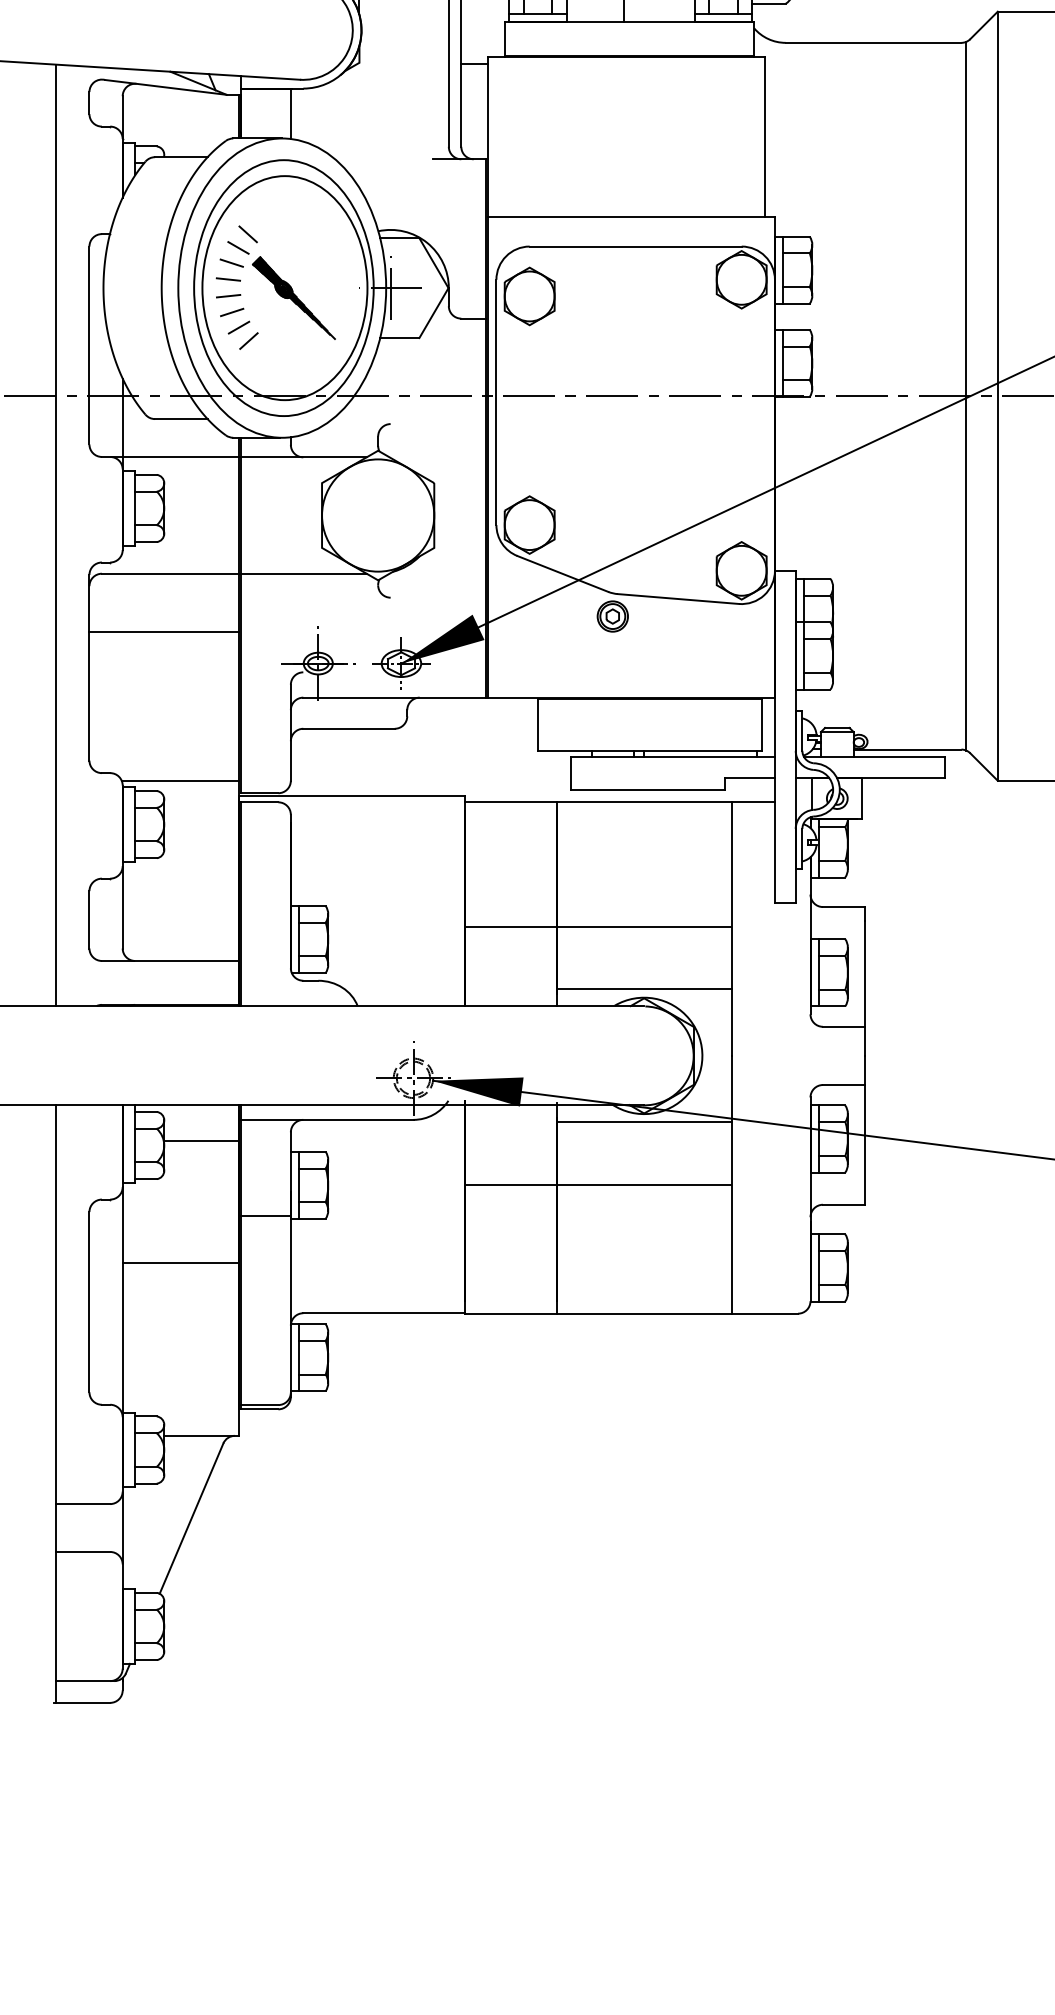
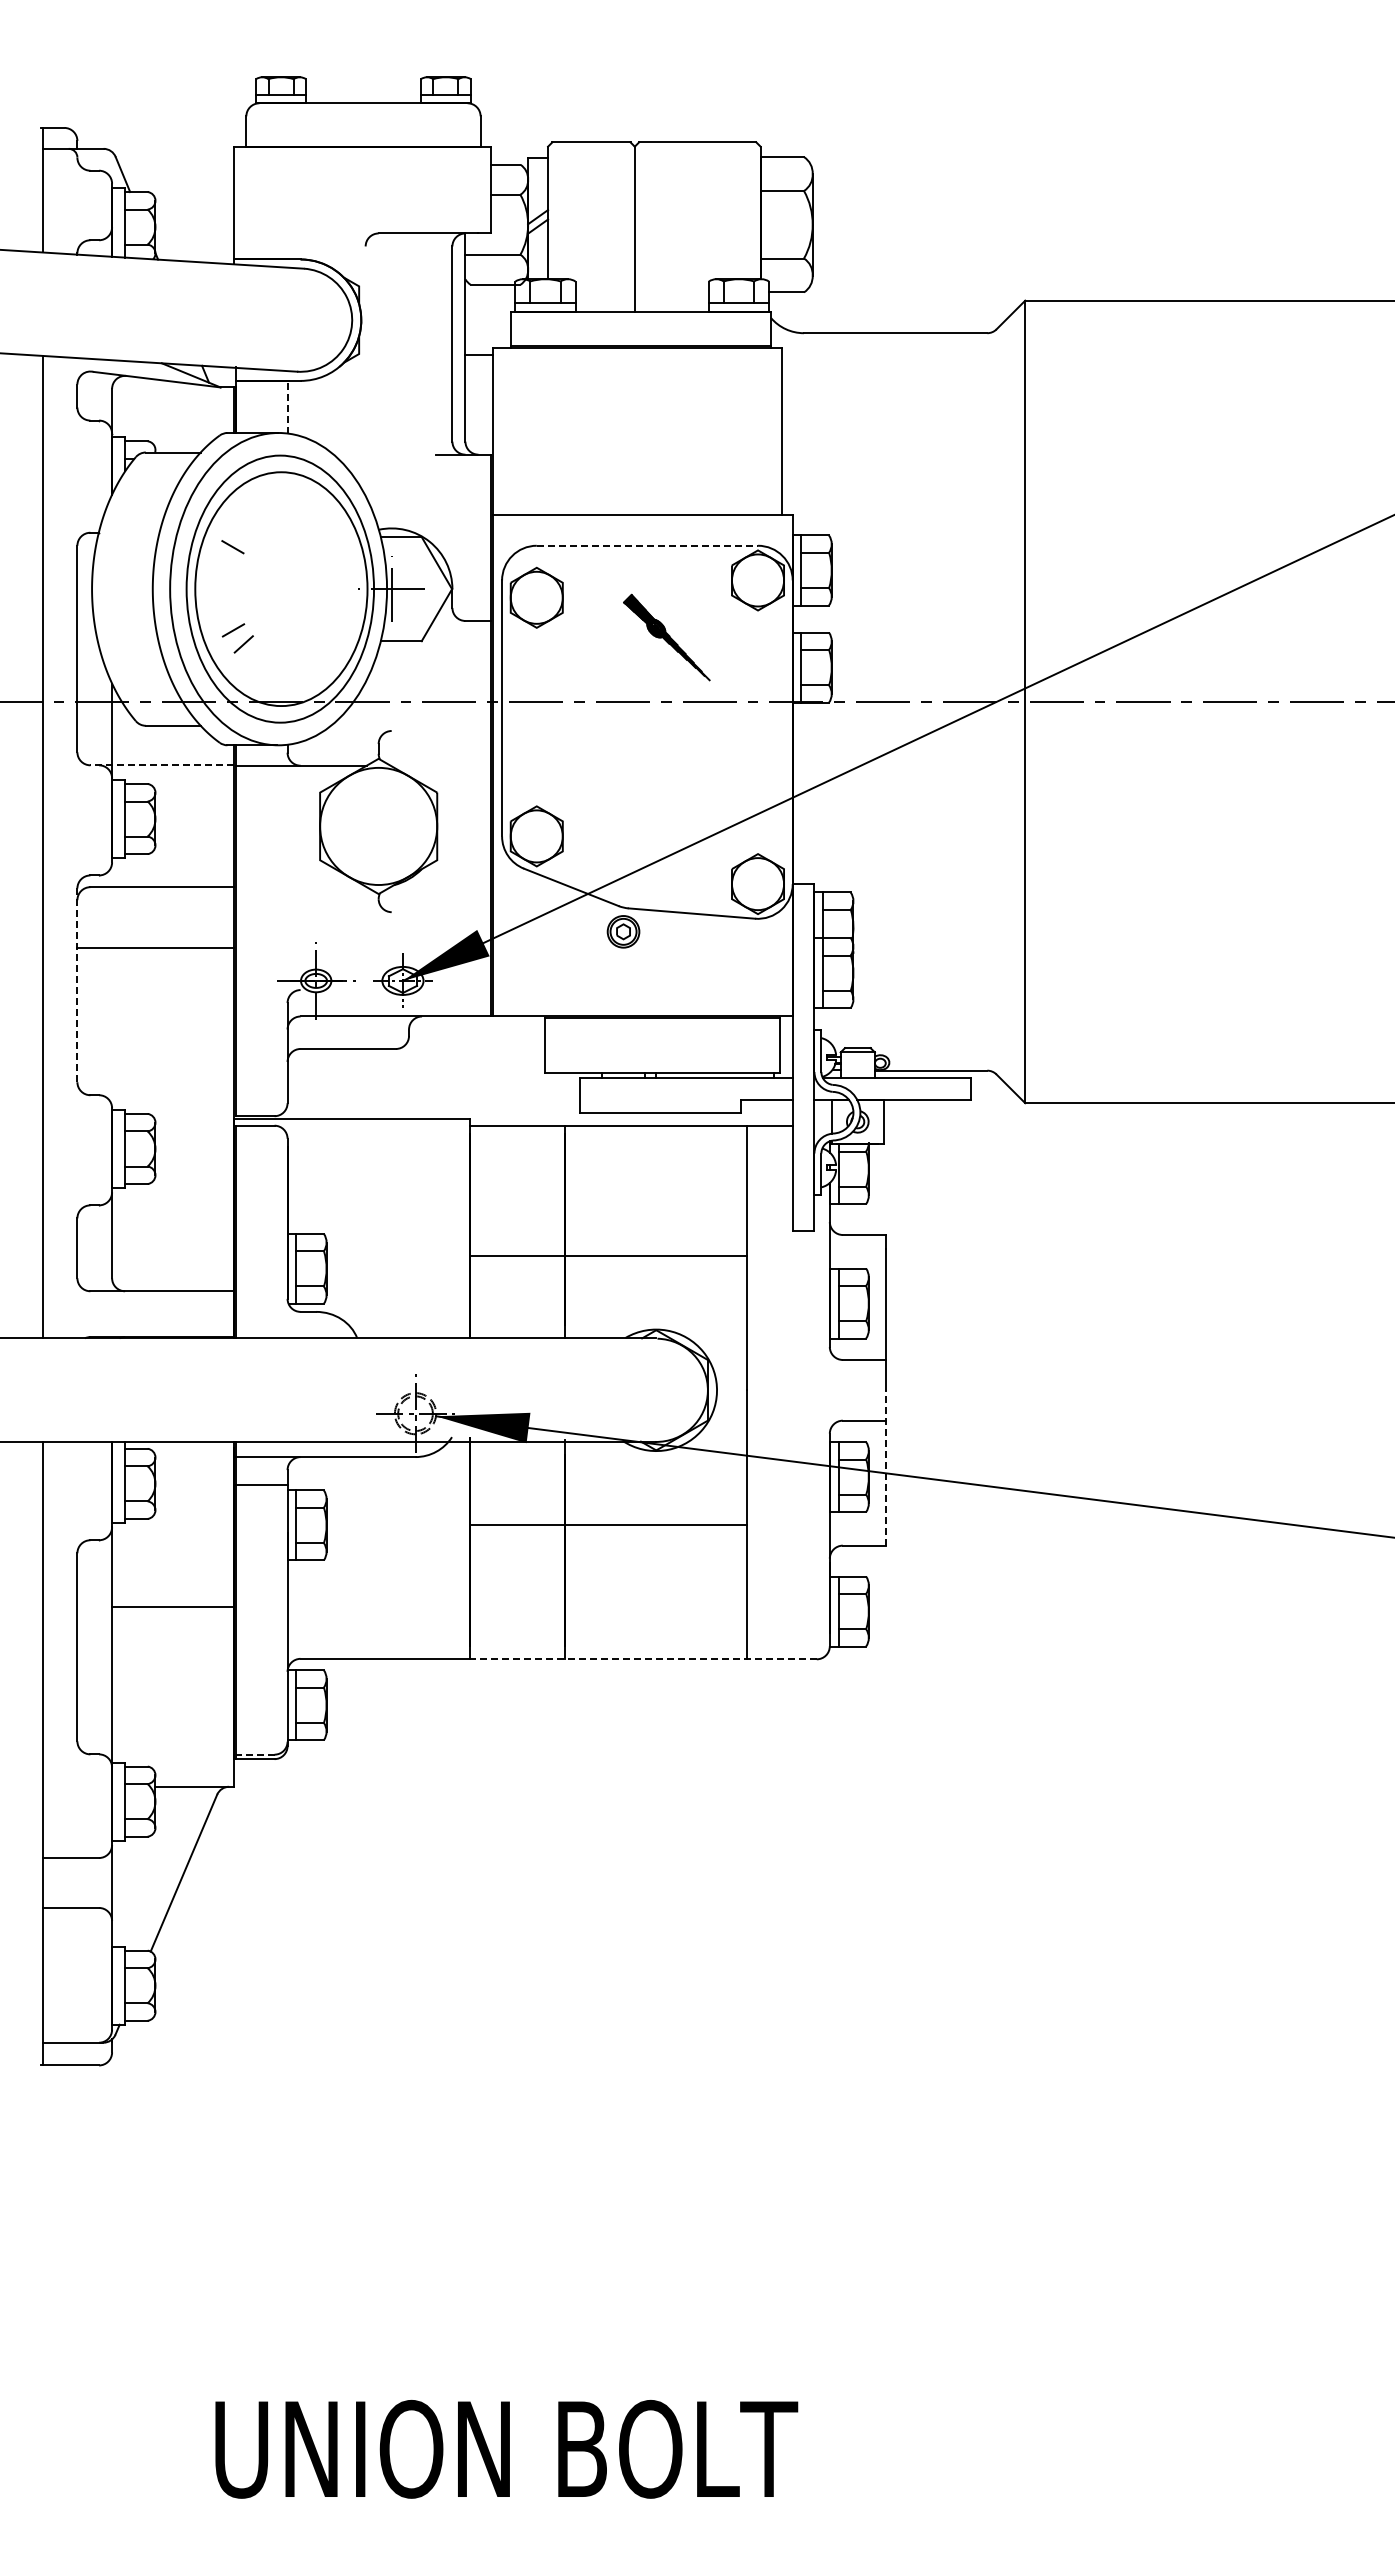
line: (290, 113) -> (287, 406), solid -> dashed
line: (247, 233) -> (242, 532), removed
line: (635, 246) -> (647, 545), solid -> dashed
line: (231, 262) -> (225, 562), removed
line: (228, 278) -> (222, 579), removed
line: (228, 296) -> (222, 597), removed
part: (293, 298) -> (666, 637), moved
line: (231, 312) -> (225, 614), removed
line: (966, 395) -> (992, 701), removed
line: (170, 457) -> (161, 765), solid -> dashed
line: (303, 574) -> (300, 887), removed
line: (89, 667) -> (77, 985), solid -> dashed
line: (180, 781) -> (172, 1103), removed
line: (644, 988) -> (656, 1320), removed
line: (644, 1122) -> (656, 1459), removed
line: (864, 1130) -> (886, 1468), solid -> dashed
line: (201, 1141) -> (194, 1479), removed
line: (265, 1216) -> (261, 1485), moved
line: (631, 1313) -> (643, 1659), solid -> dashed
line: (260, 1404) -> (255, 1754), solid -> dashed

